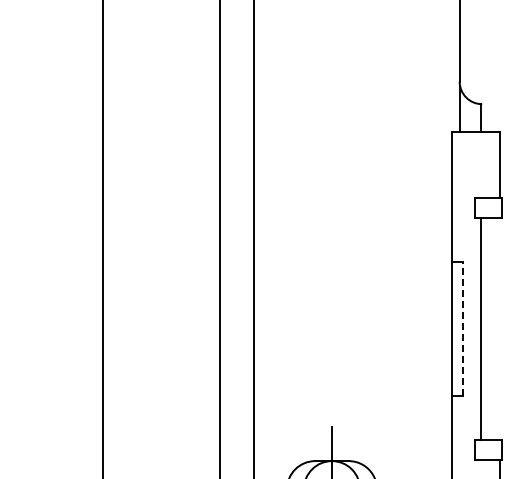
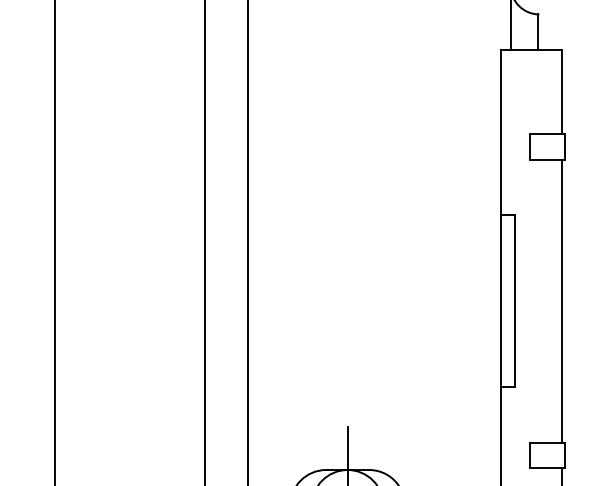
line: (463, 328) -> (515, 300), dashed -> solid
line: (480, 328) -> (561, 300), moved

